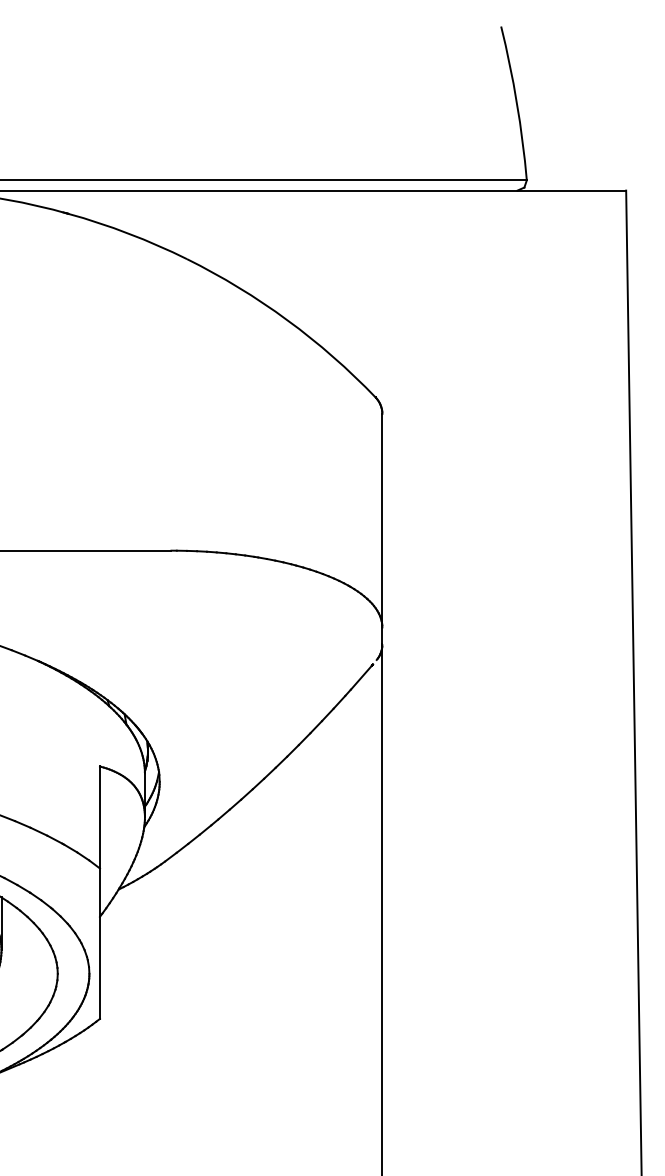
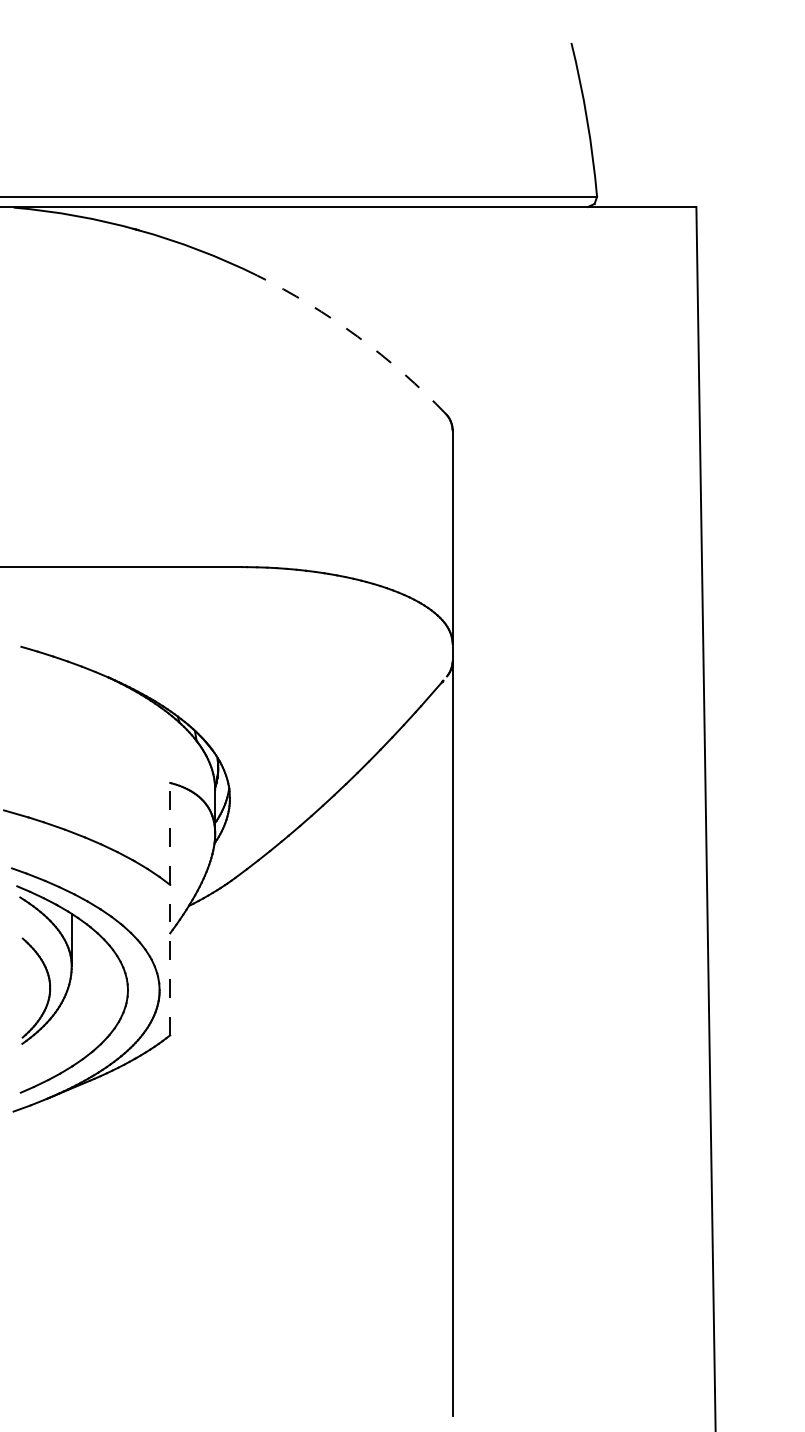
arc: (287, 320) -> (357, 336), solid -> dashed
line: (100, 892) -> (170, 908), solid -> dashed

